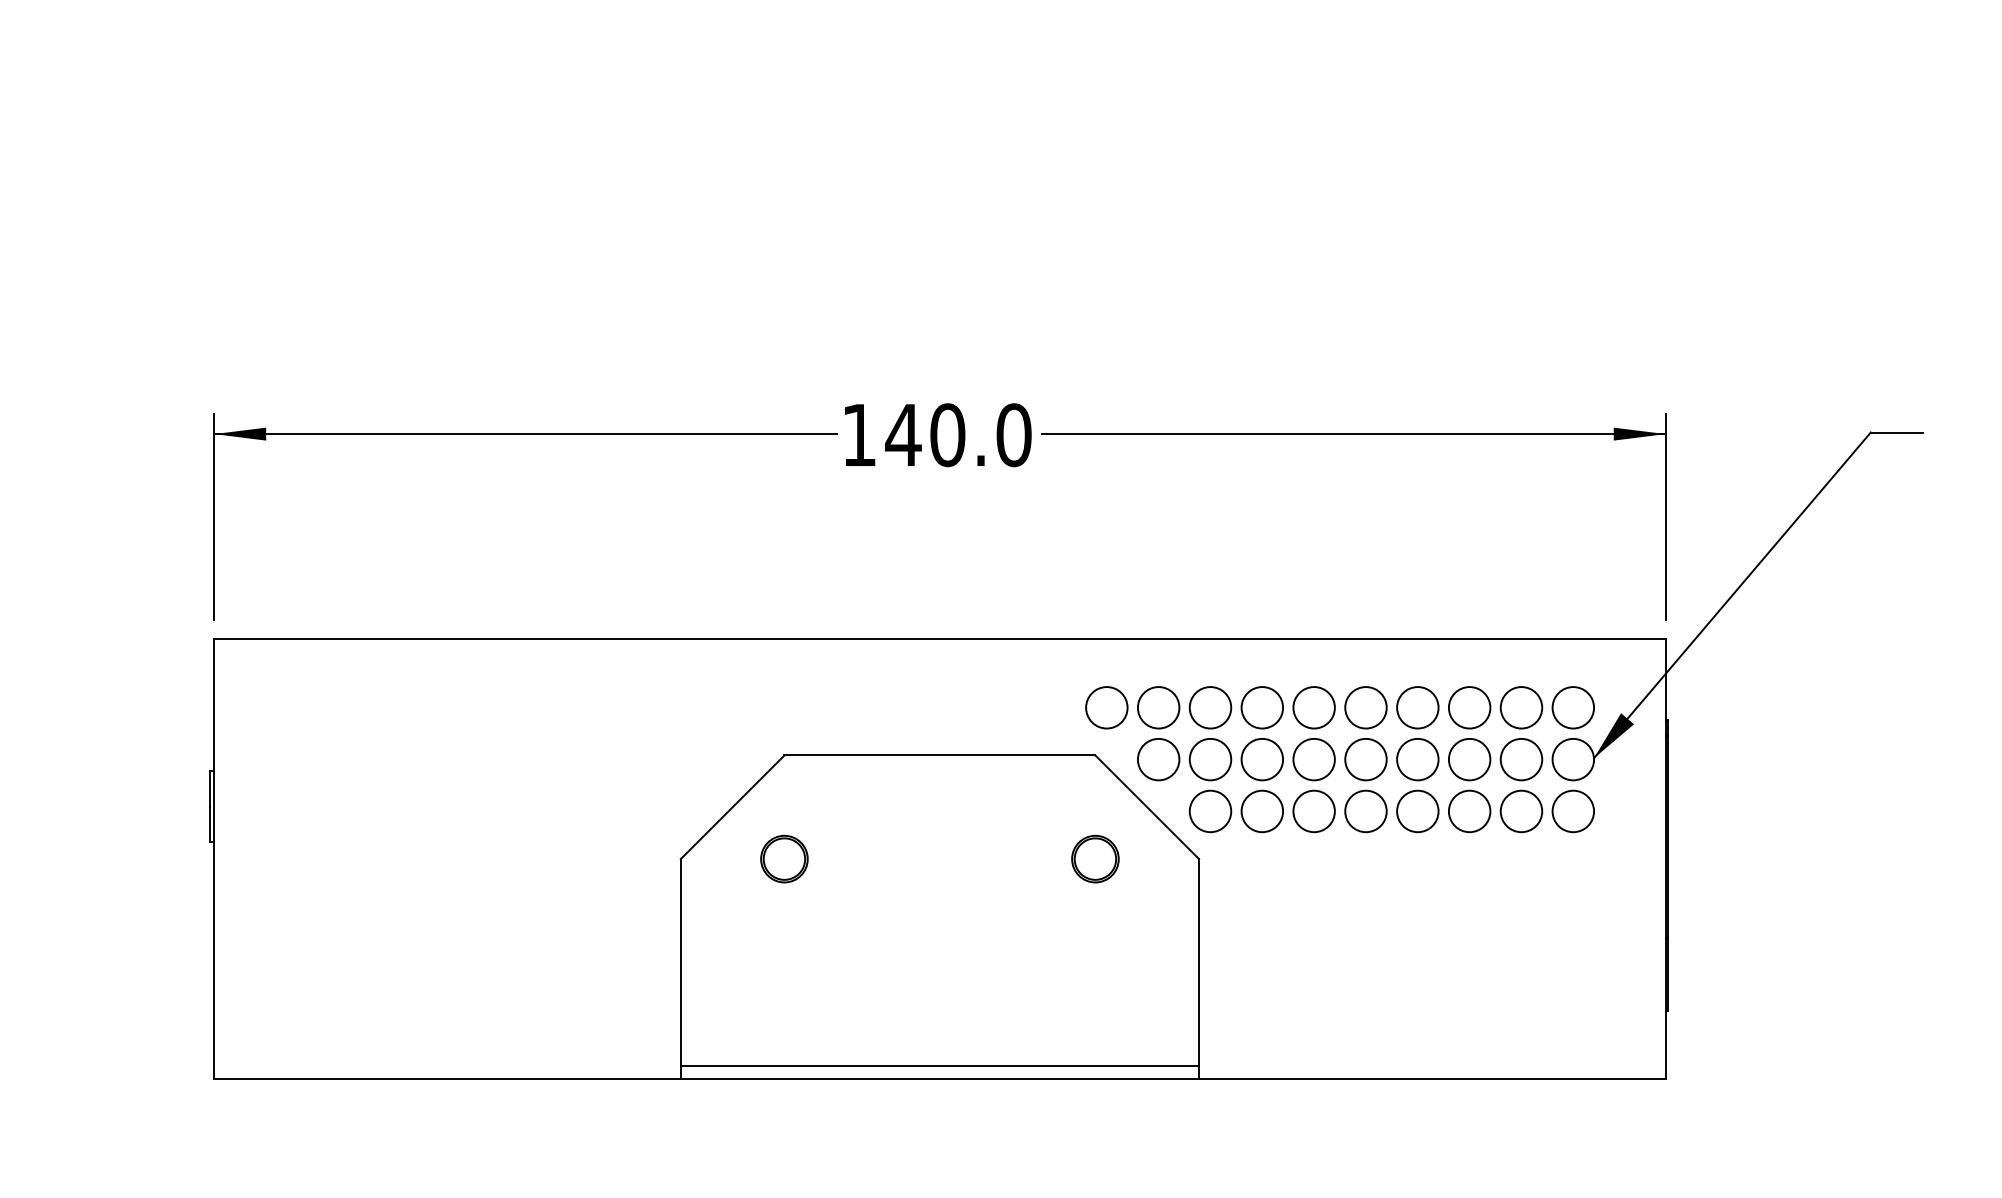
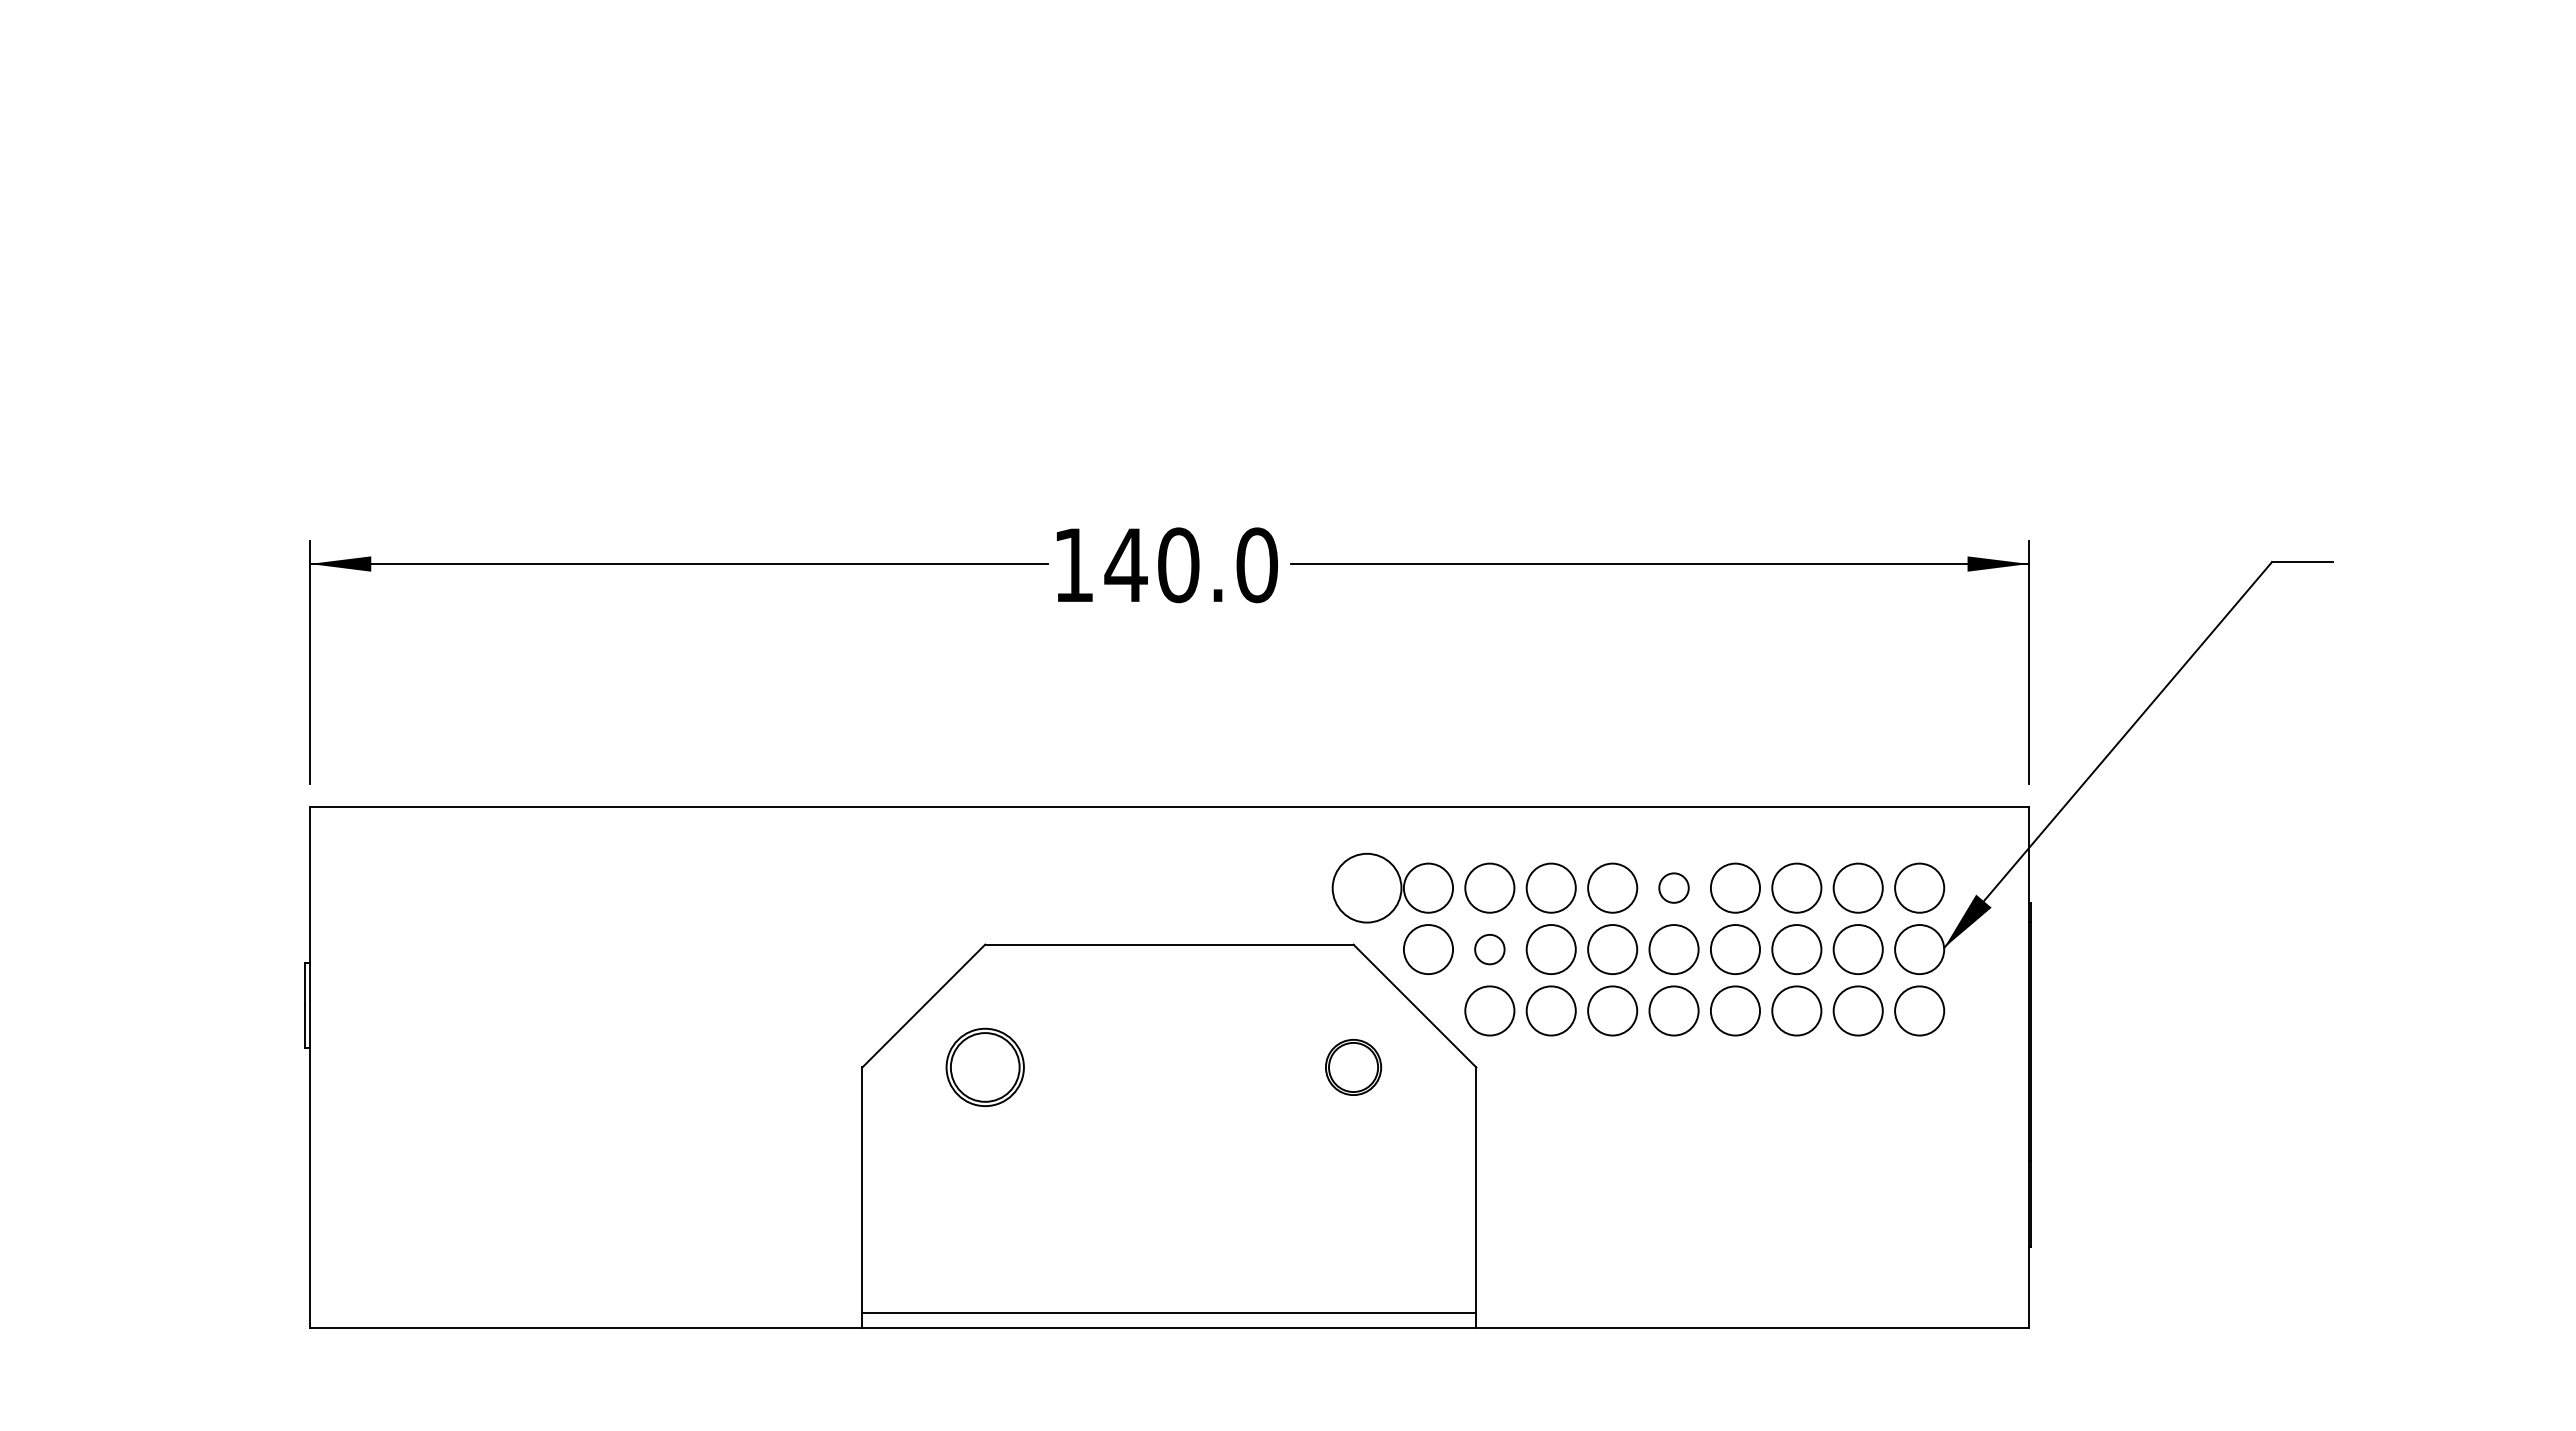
circle: (1106, 707) -> (1366, 887), size x1.4
circle: (1365, 707) -> (1673, 887), size x0.6
circle: (1210, 759) -> (1489, 949), size x0.6
part: (783, 859) -> (984, 1067), size x1.4

